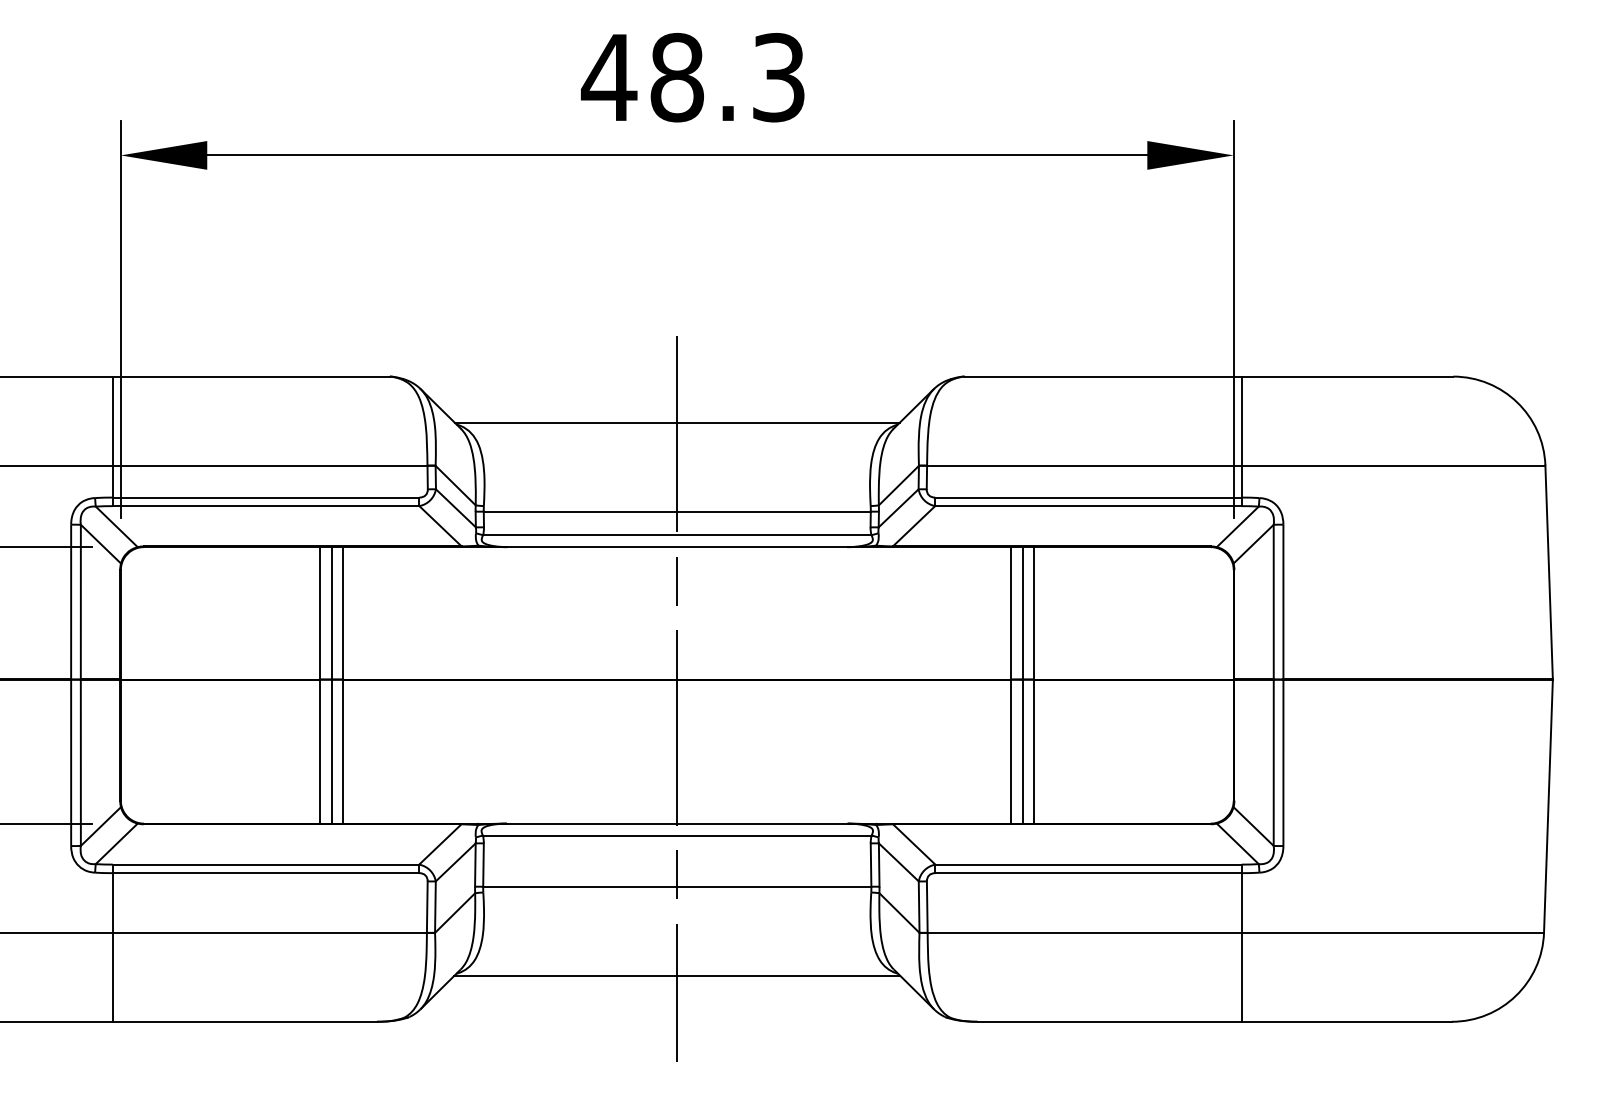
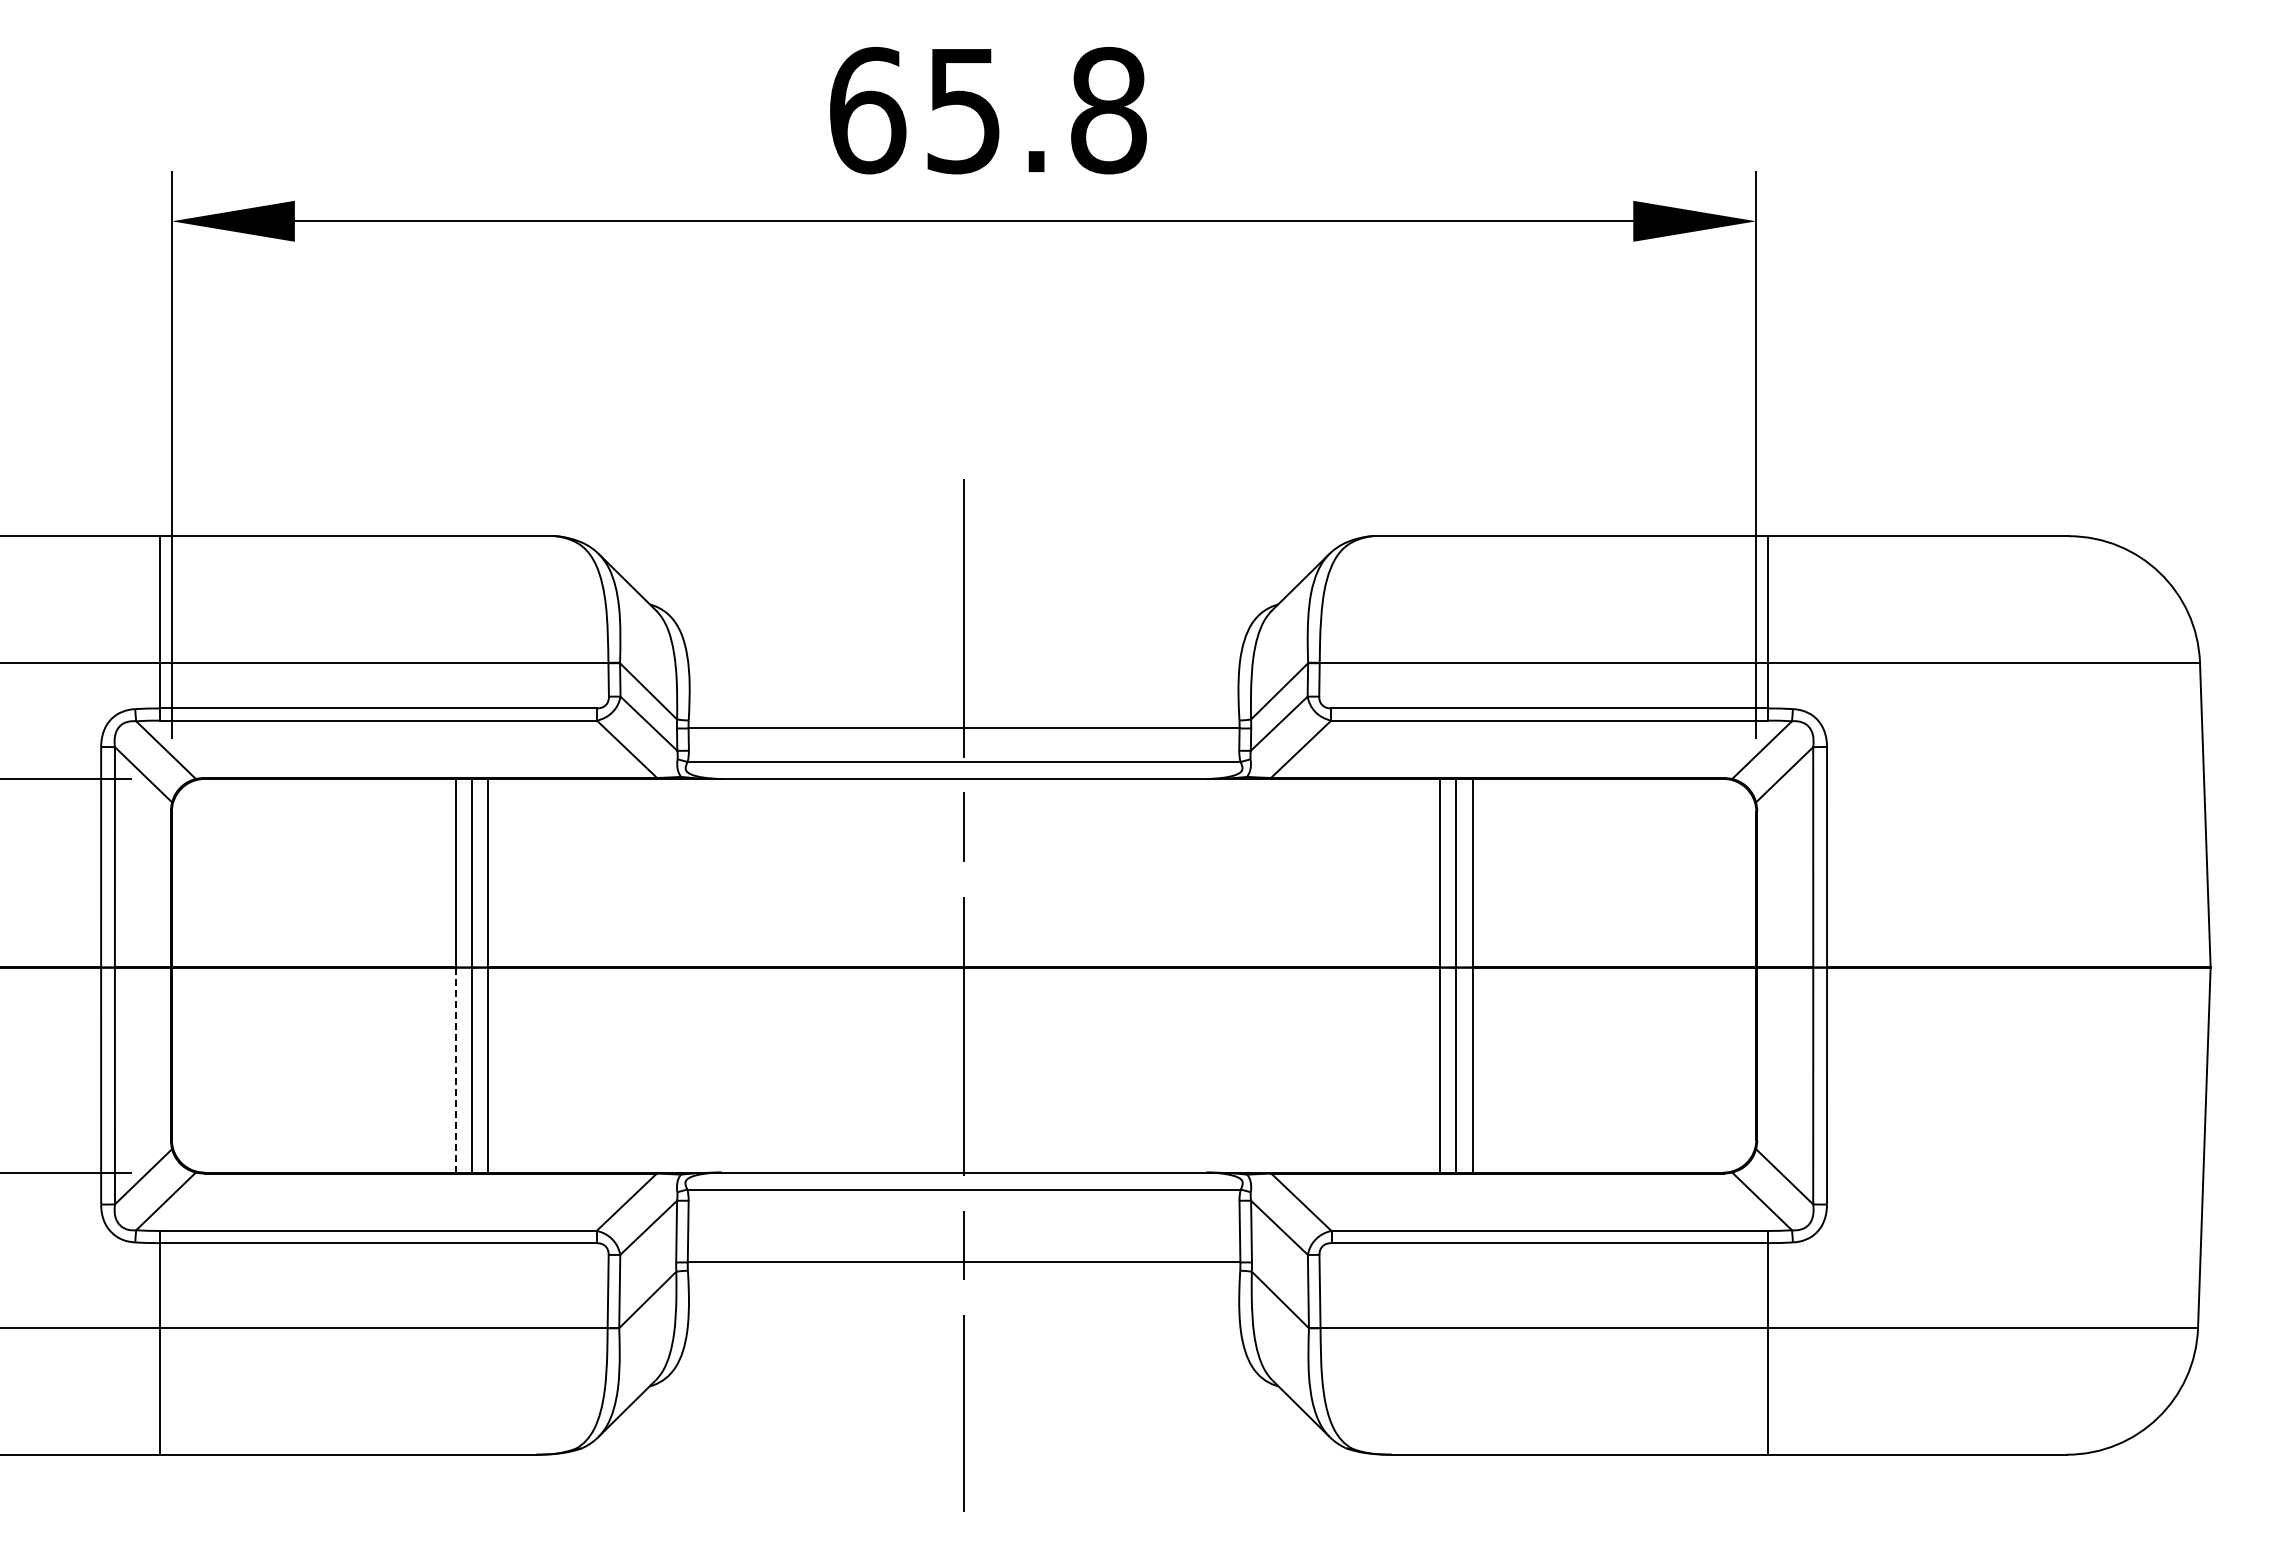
text: (693, 77) -> (986, 110), 48.3 -> 65.8
line: (676, 422) -> (963, 601), removed
line: (320, 751) -> (455, 1070), solid -> dashed
line: (676, 975) -> (963, 1389), removed

